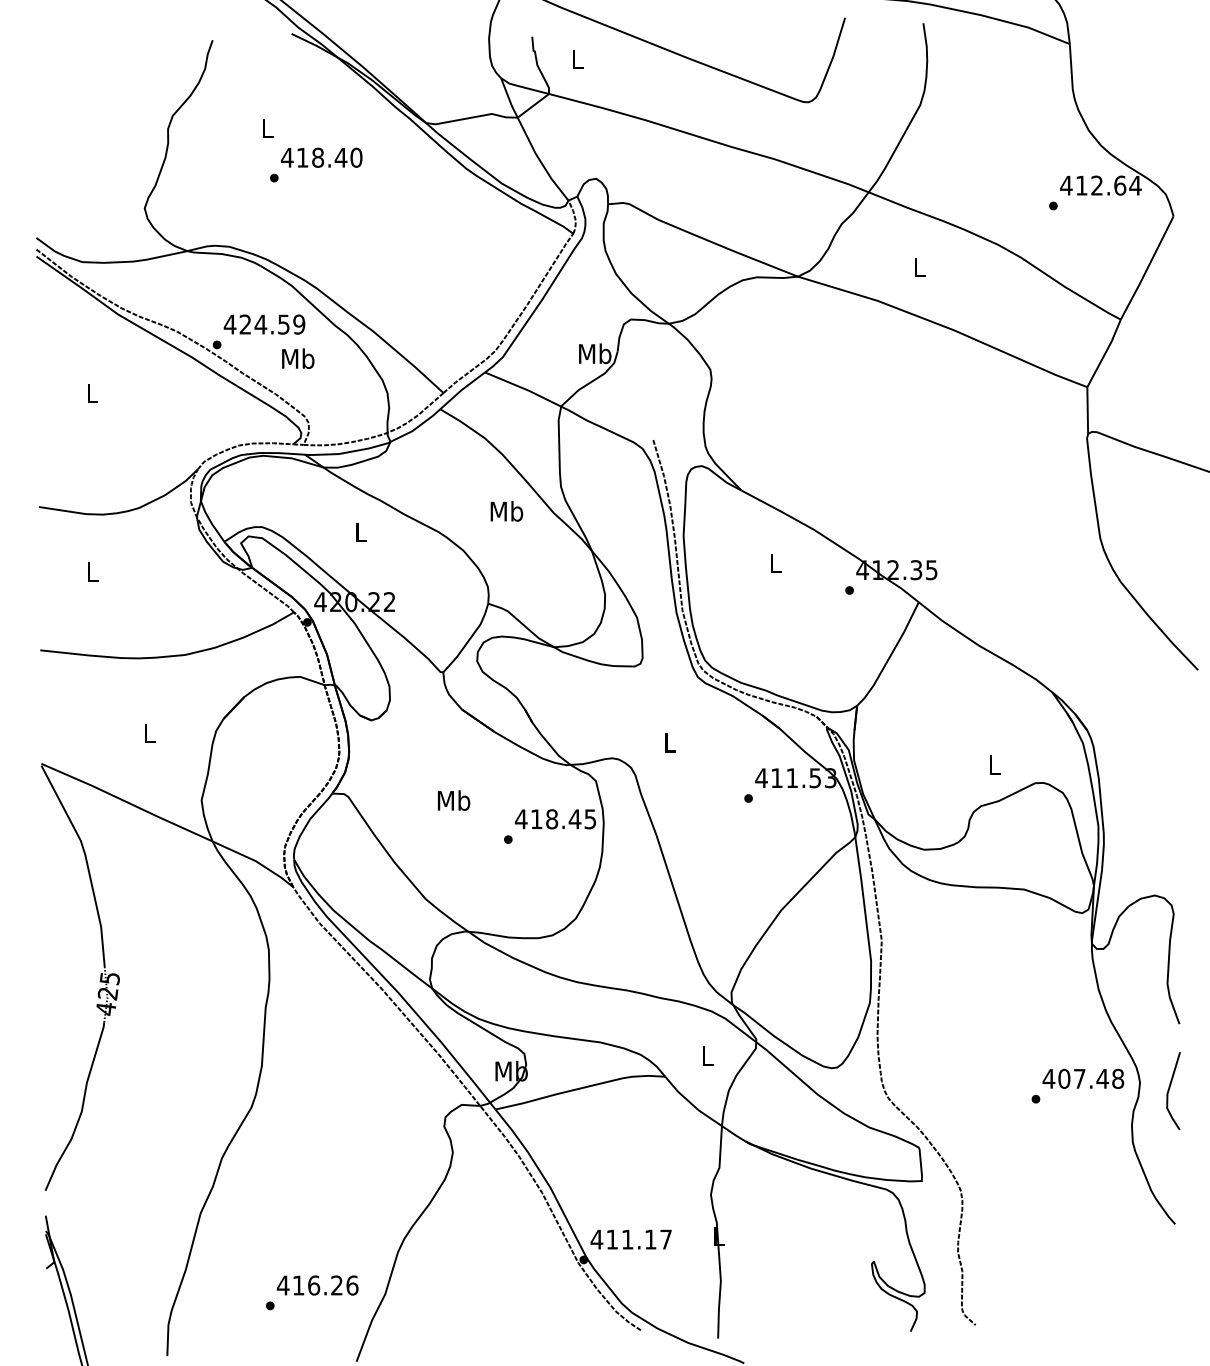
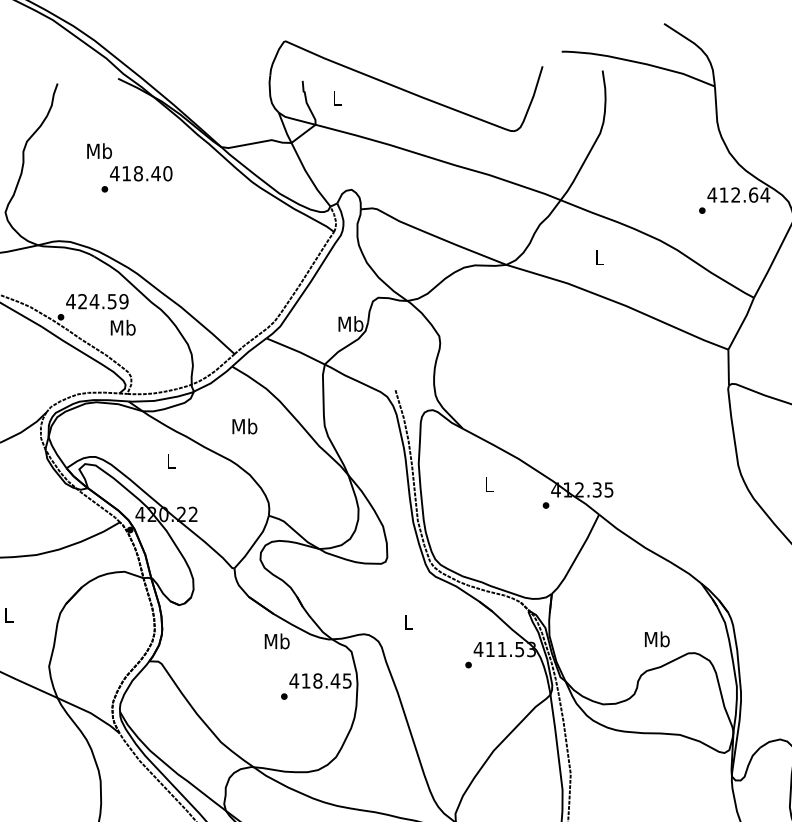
text: (267, 128) -> (99, 151), L -> Mb
text: (506, 511) -> (244, 426), moved
text: (994, 764) -> (657, 638), L -> Mb
text: (454, 800) -> (277, 641), moved

